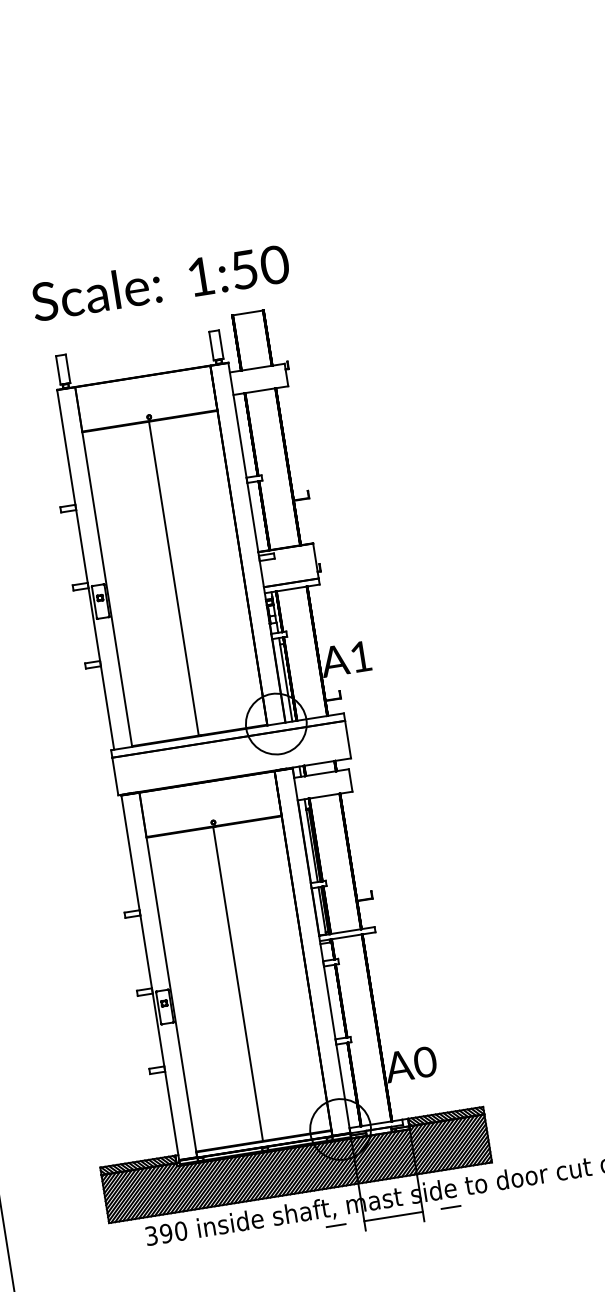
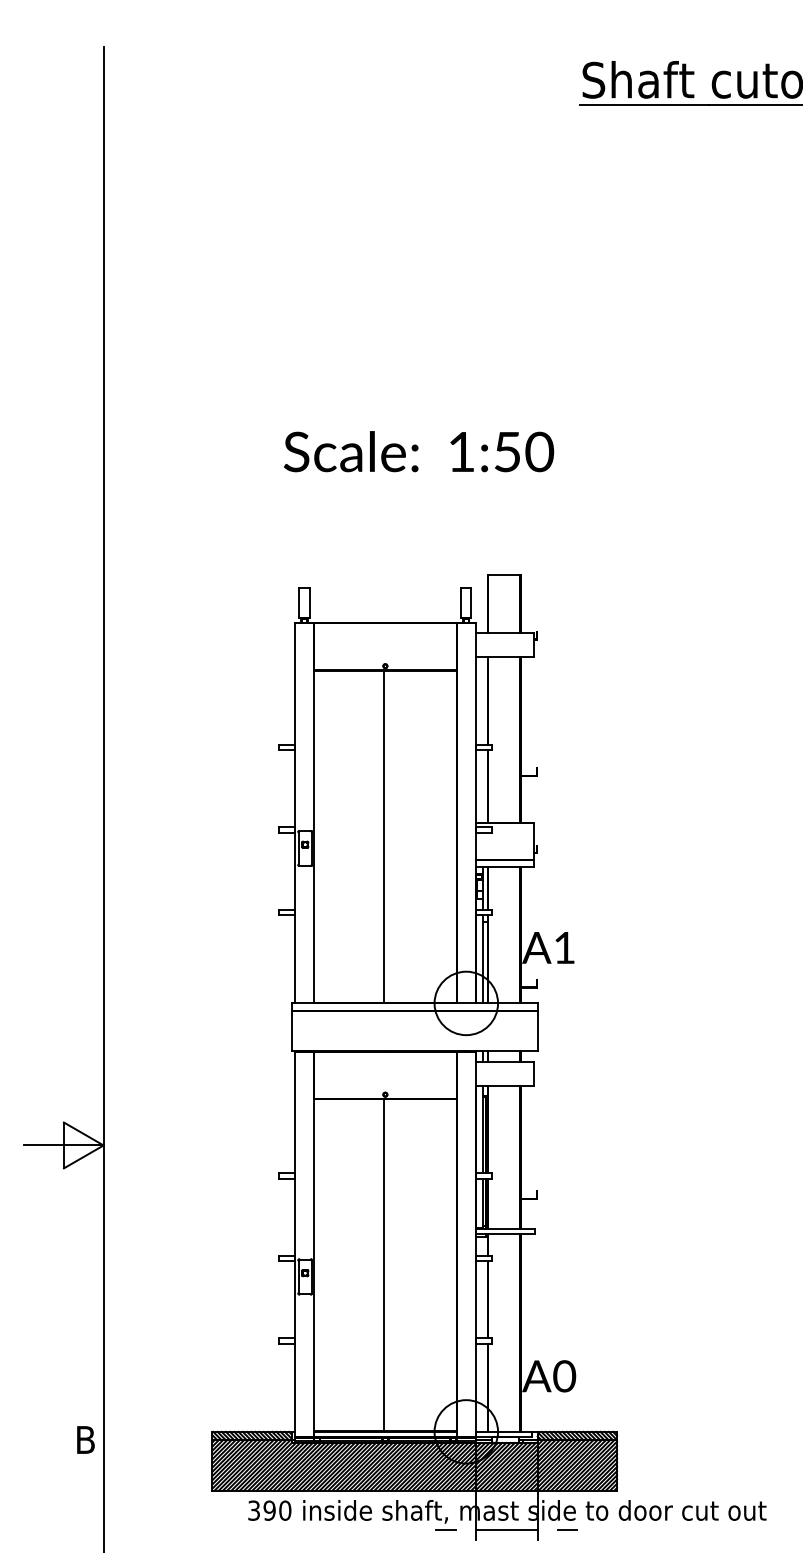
text: (161, 282) -> (419, 451), moved

